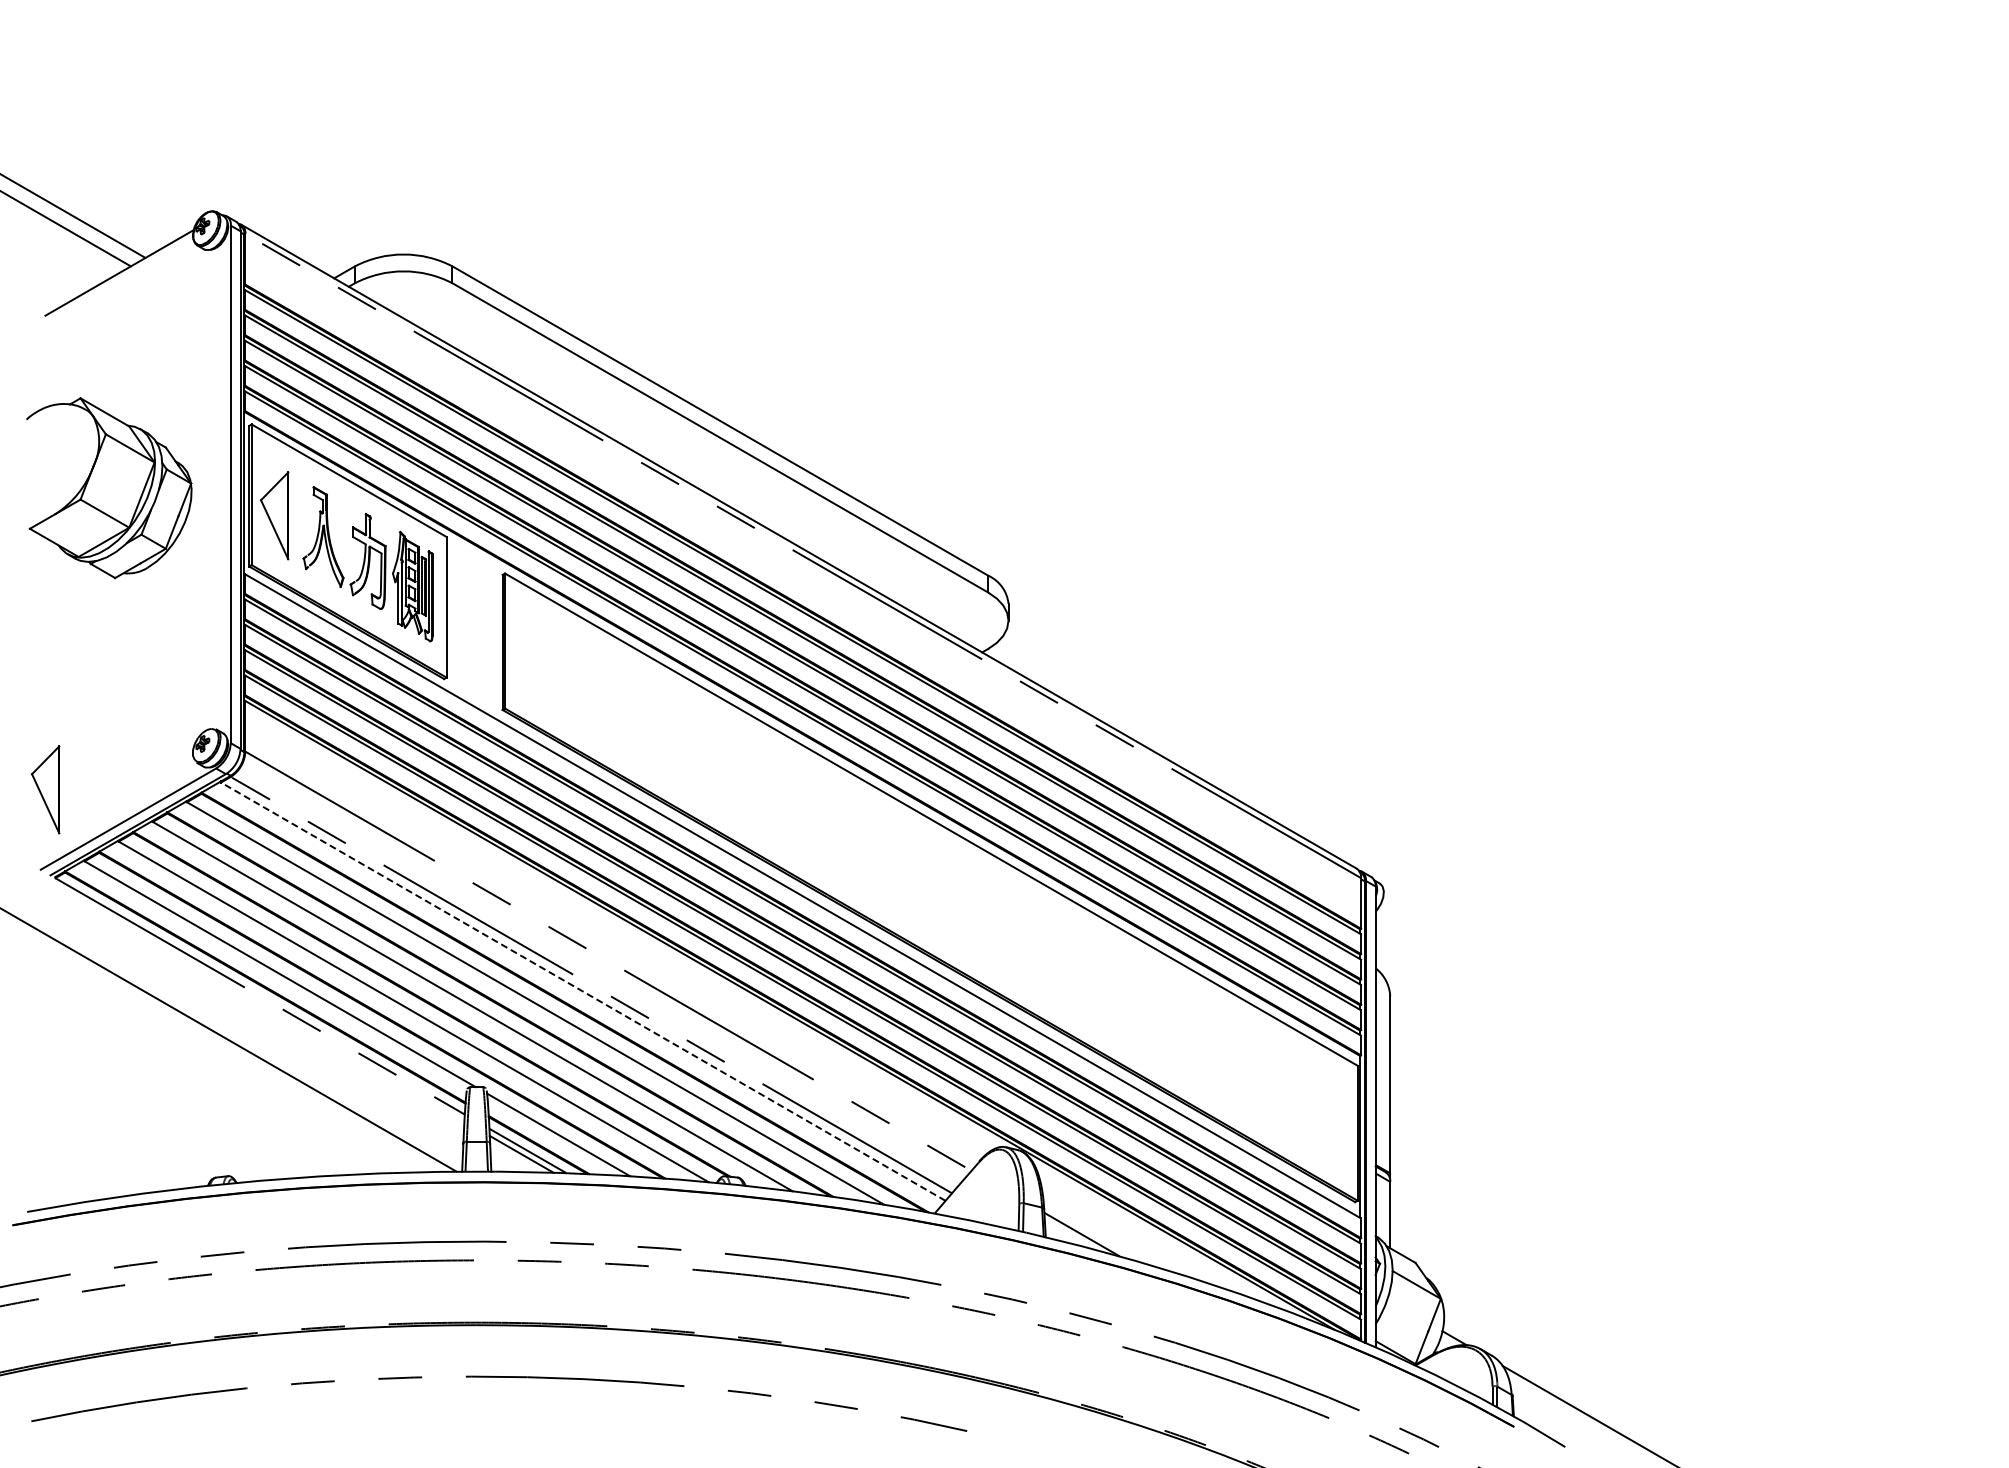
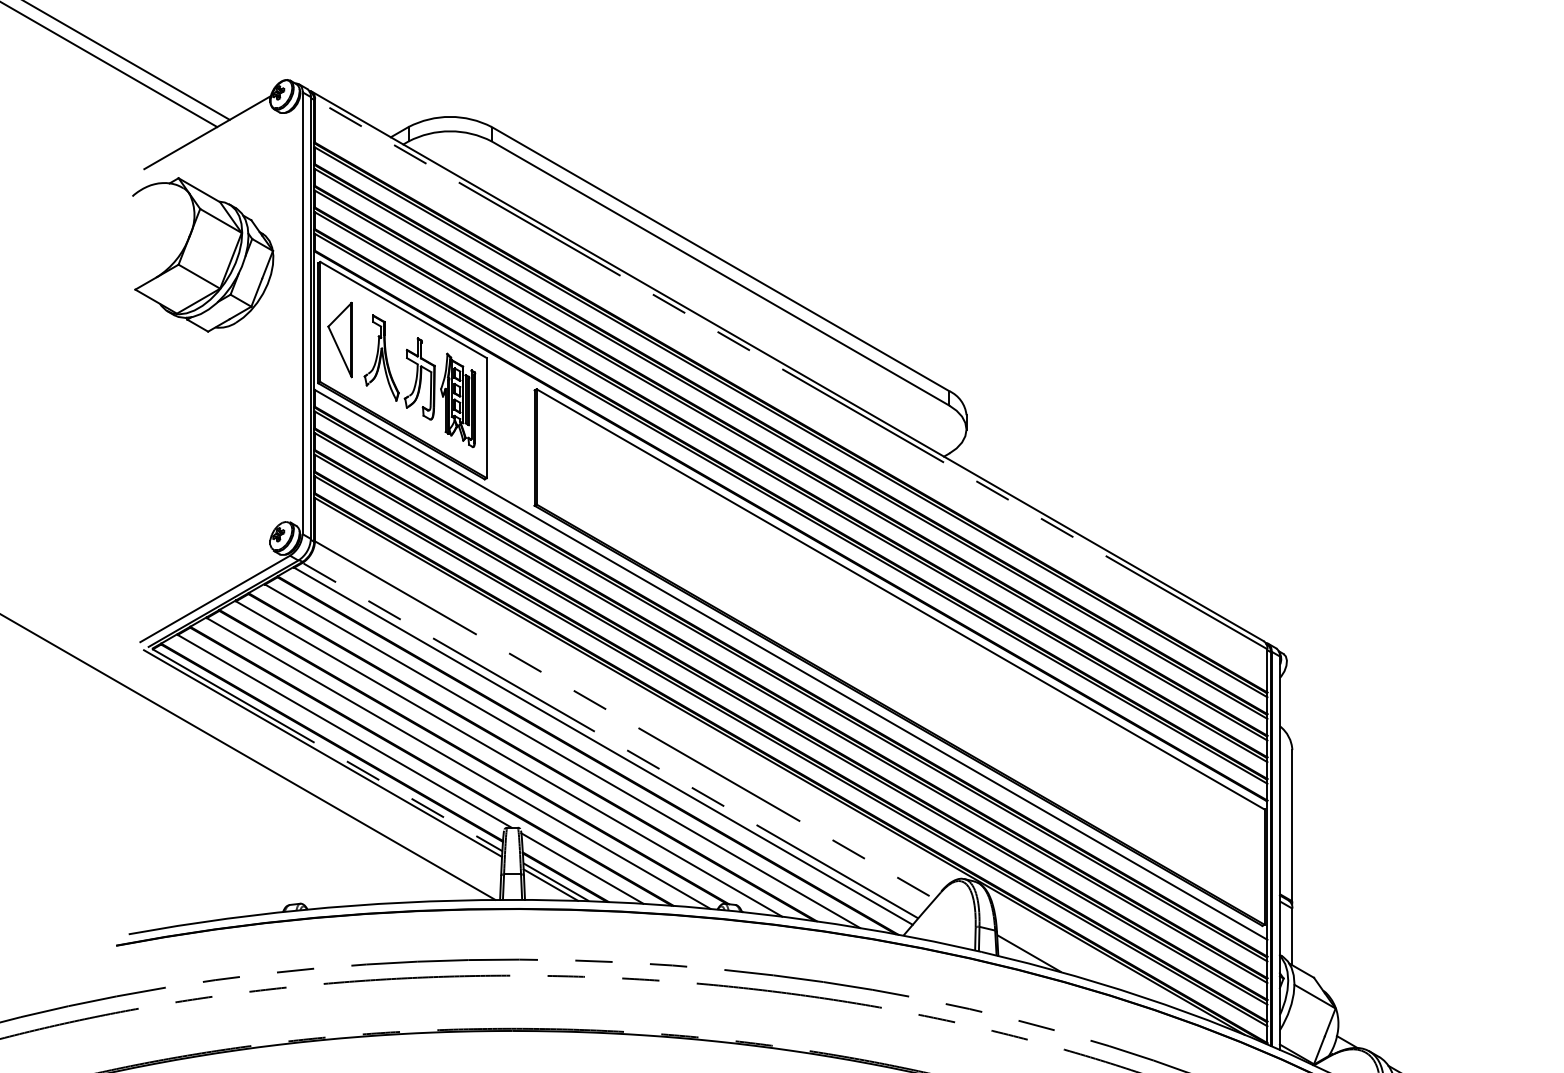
part: (109, 488) -> (203, 255), moved
part: (45, 789) -> (144, 573), removed
line: (582, 991) -> (602, 746), dashed -> solid
line: (254, 1000) -> (322, 753), added

